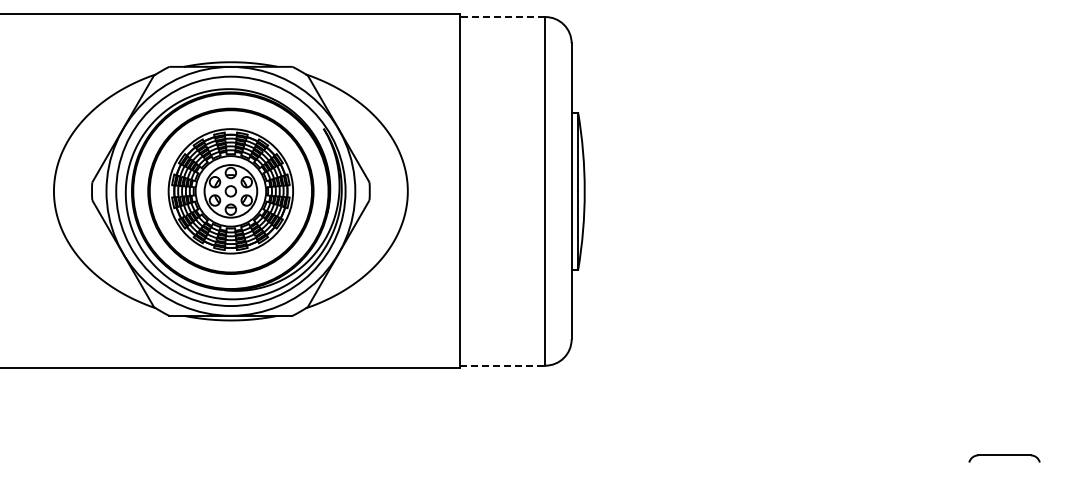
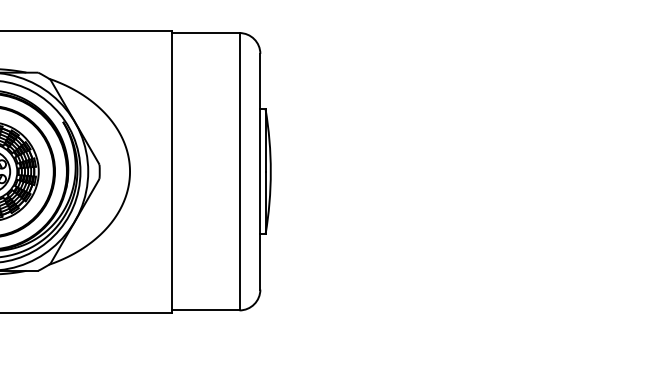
line: (502, 17) -> (205, 33), dashed -> solid
line: (502, 365) -> (205, 310), dashed -> solid

